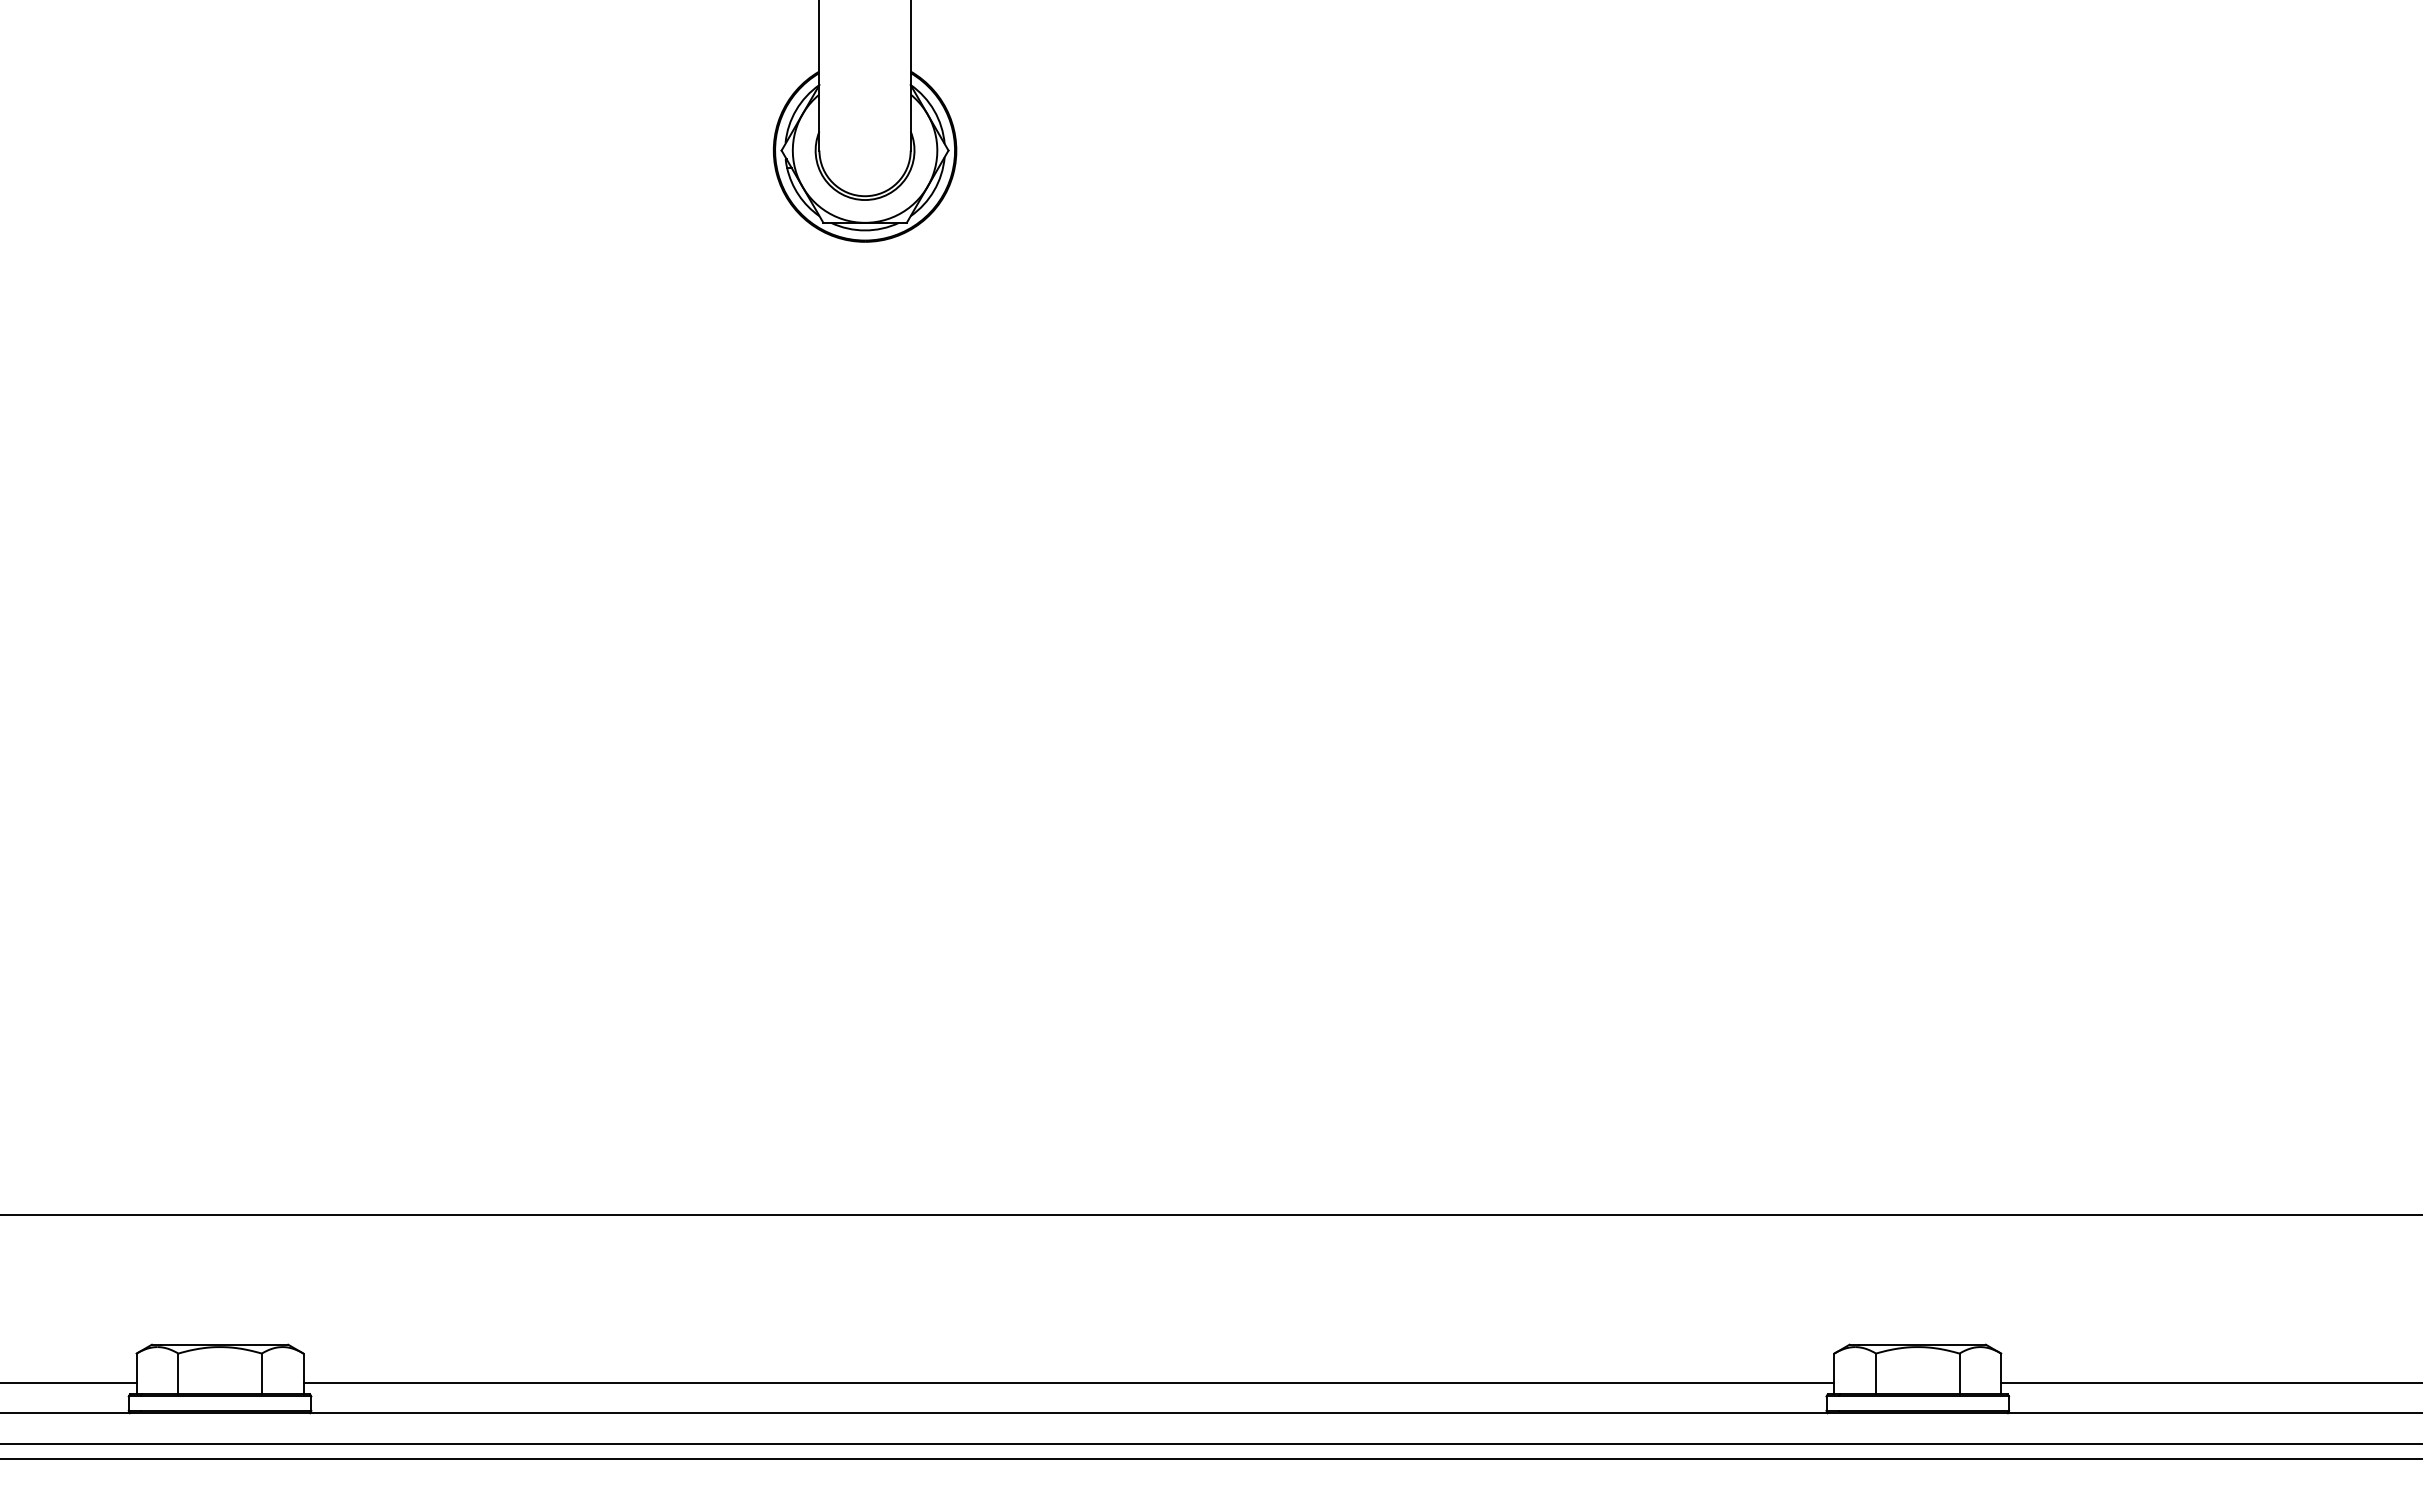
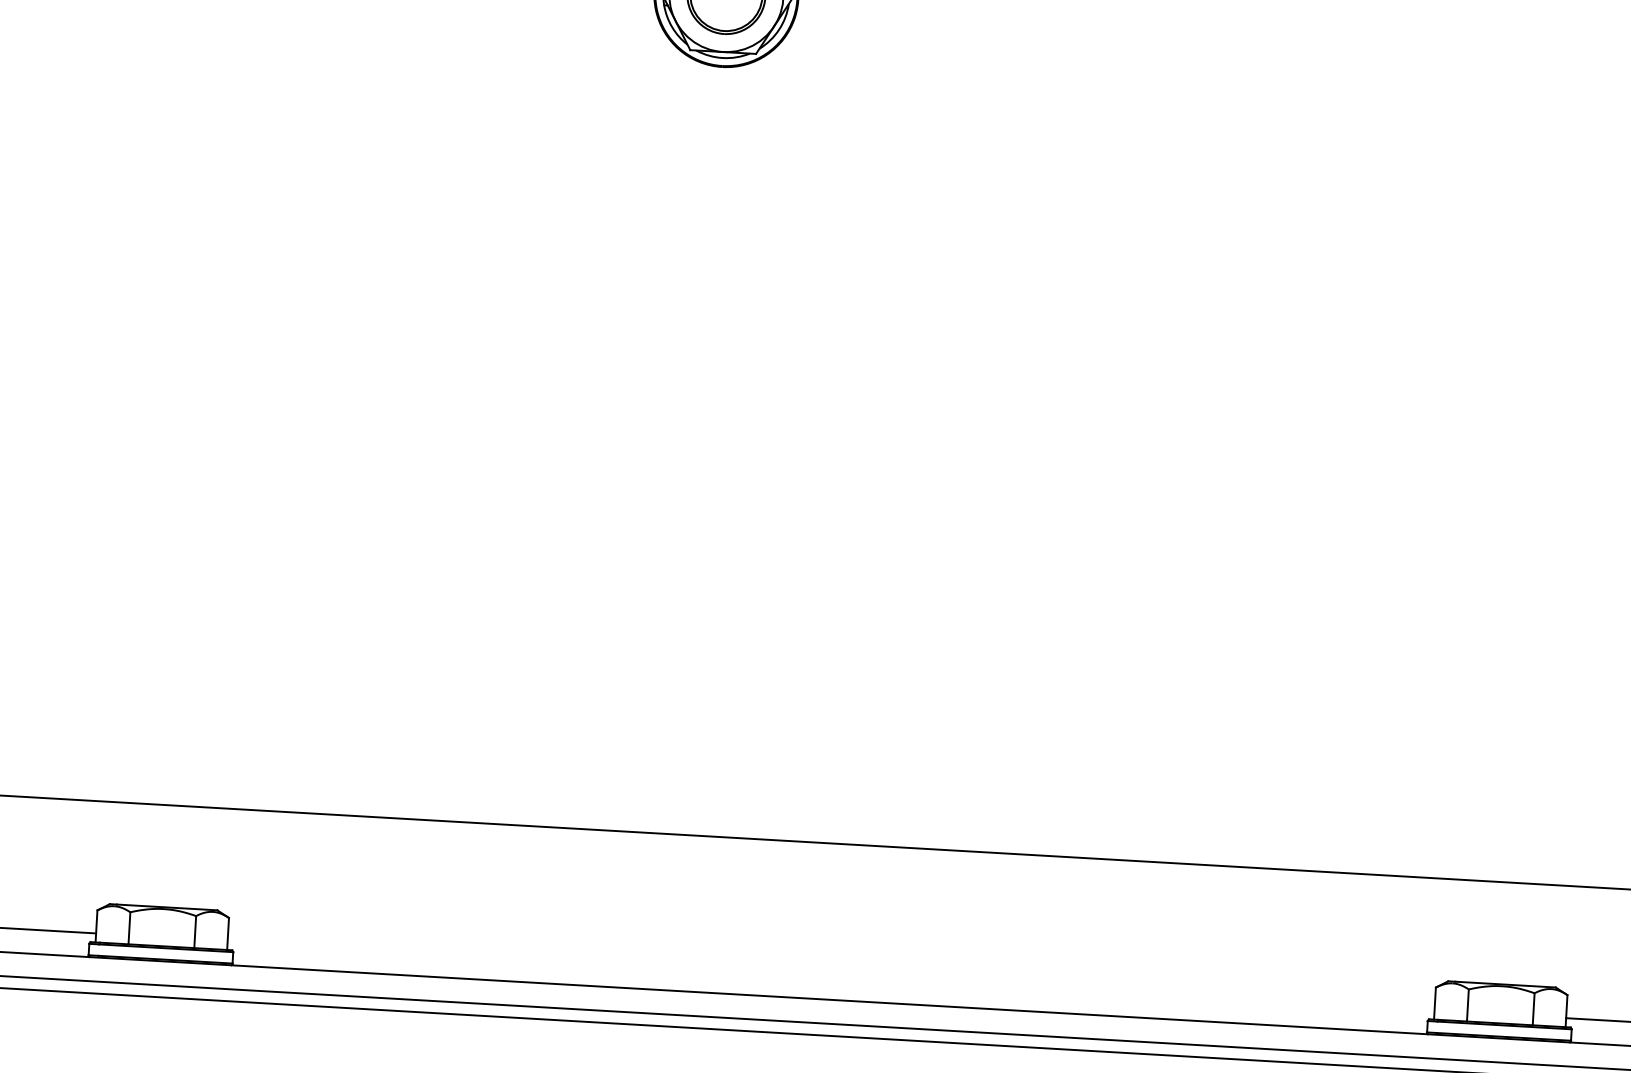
line: (1068, 1382) -> (830, 975), removed

